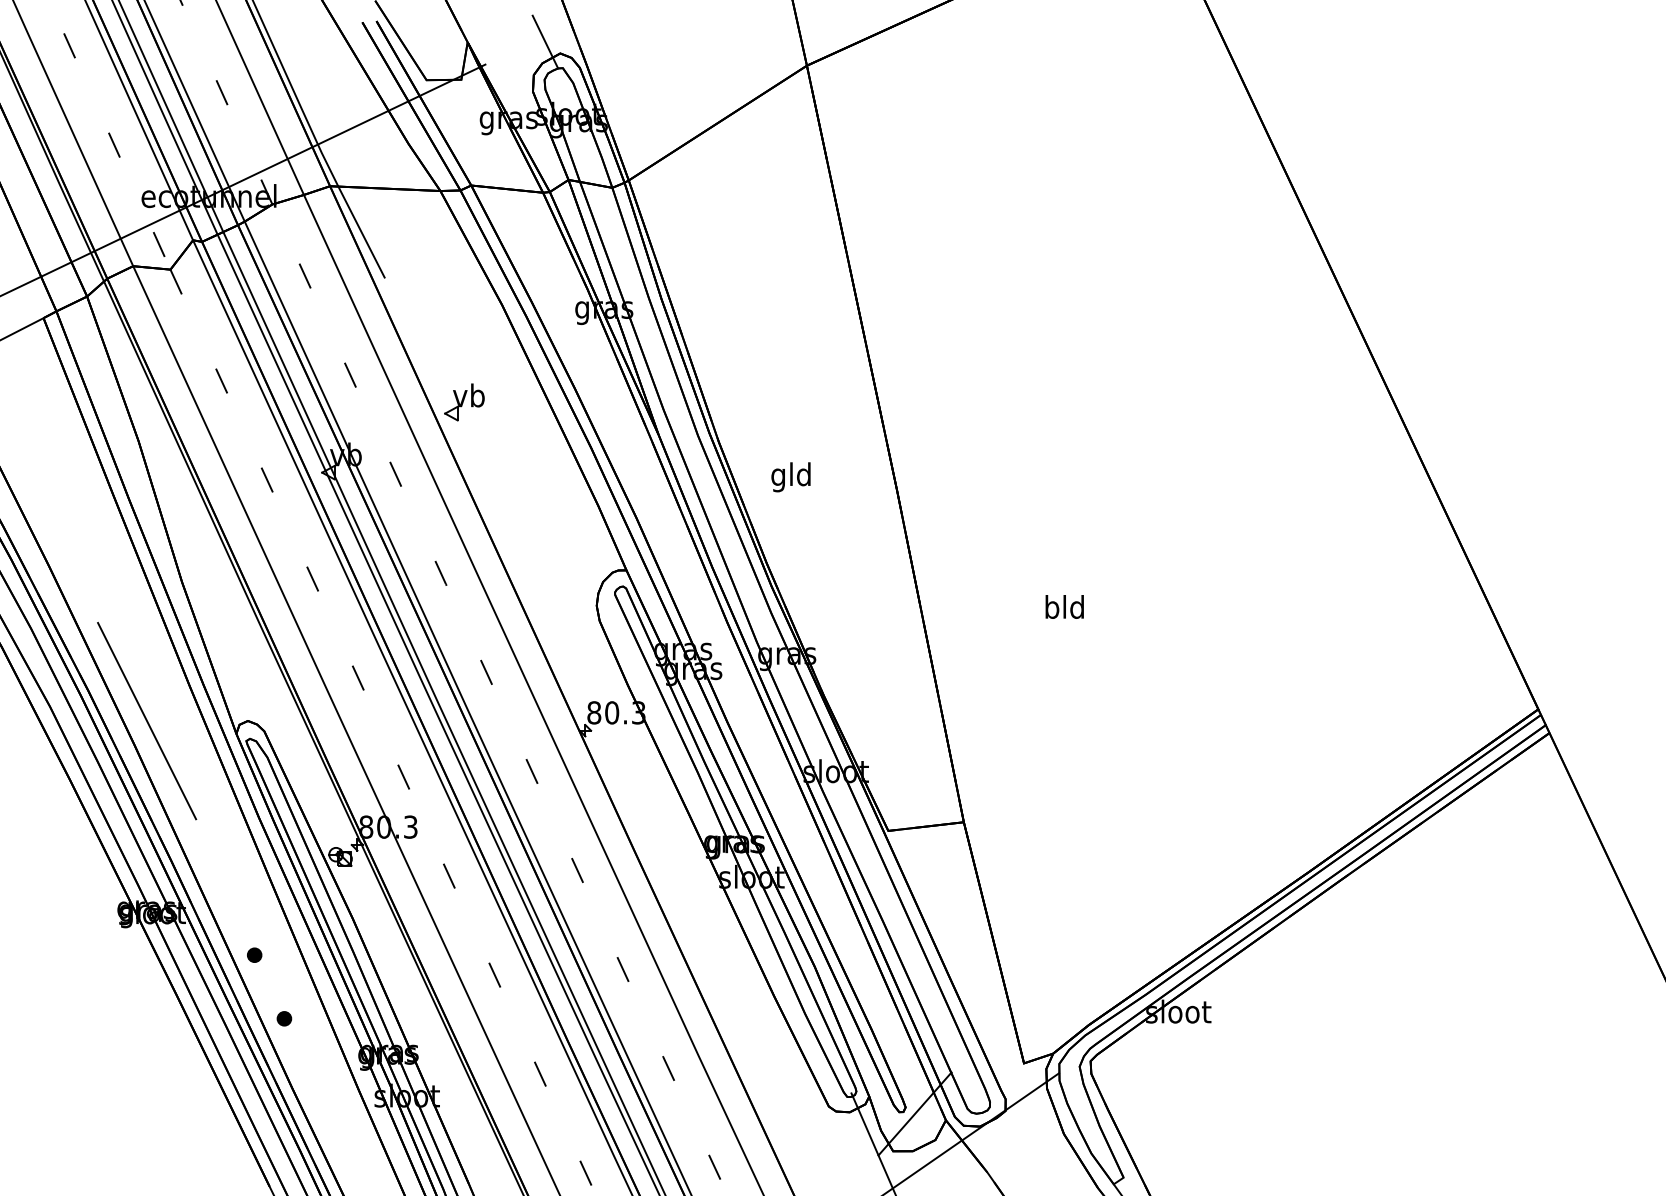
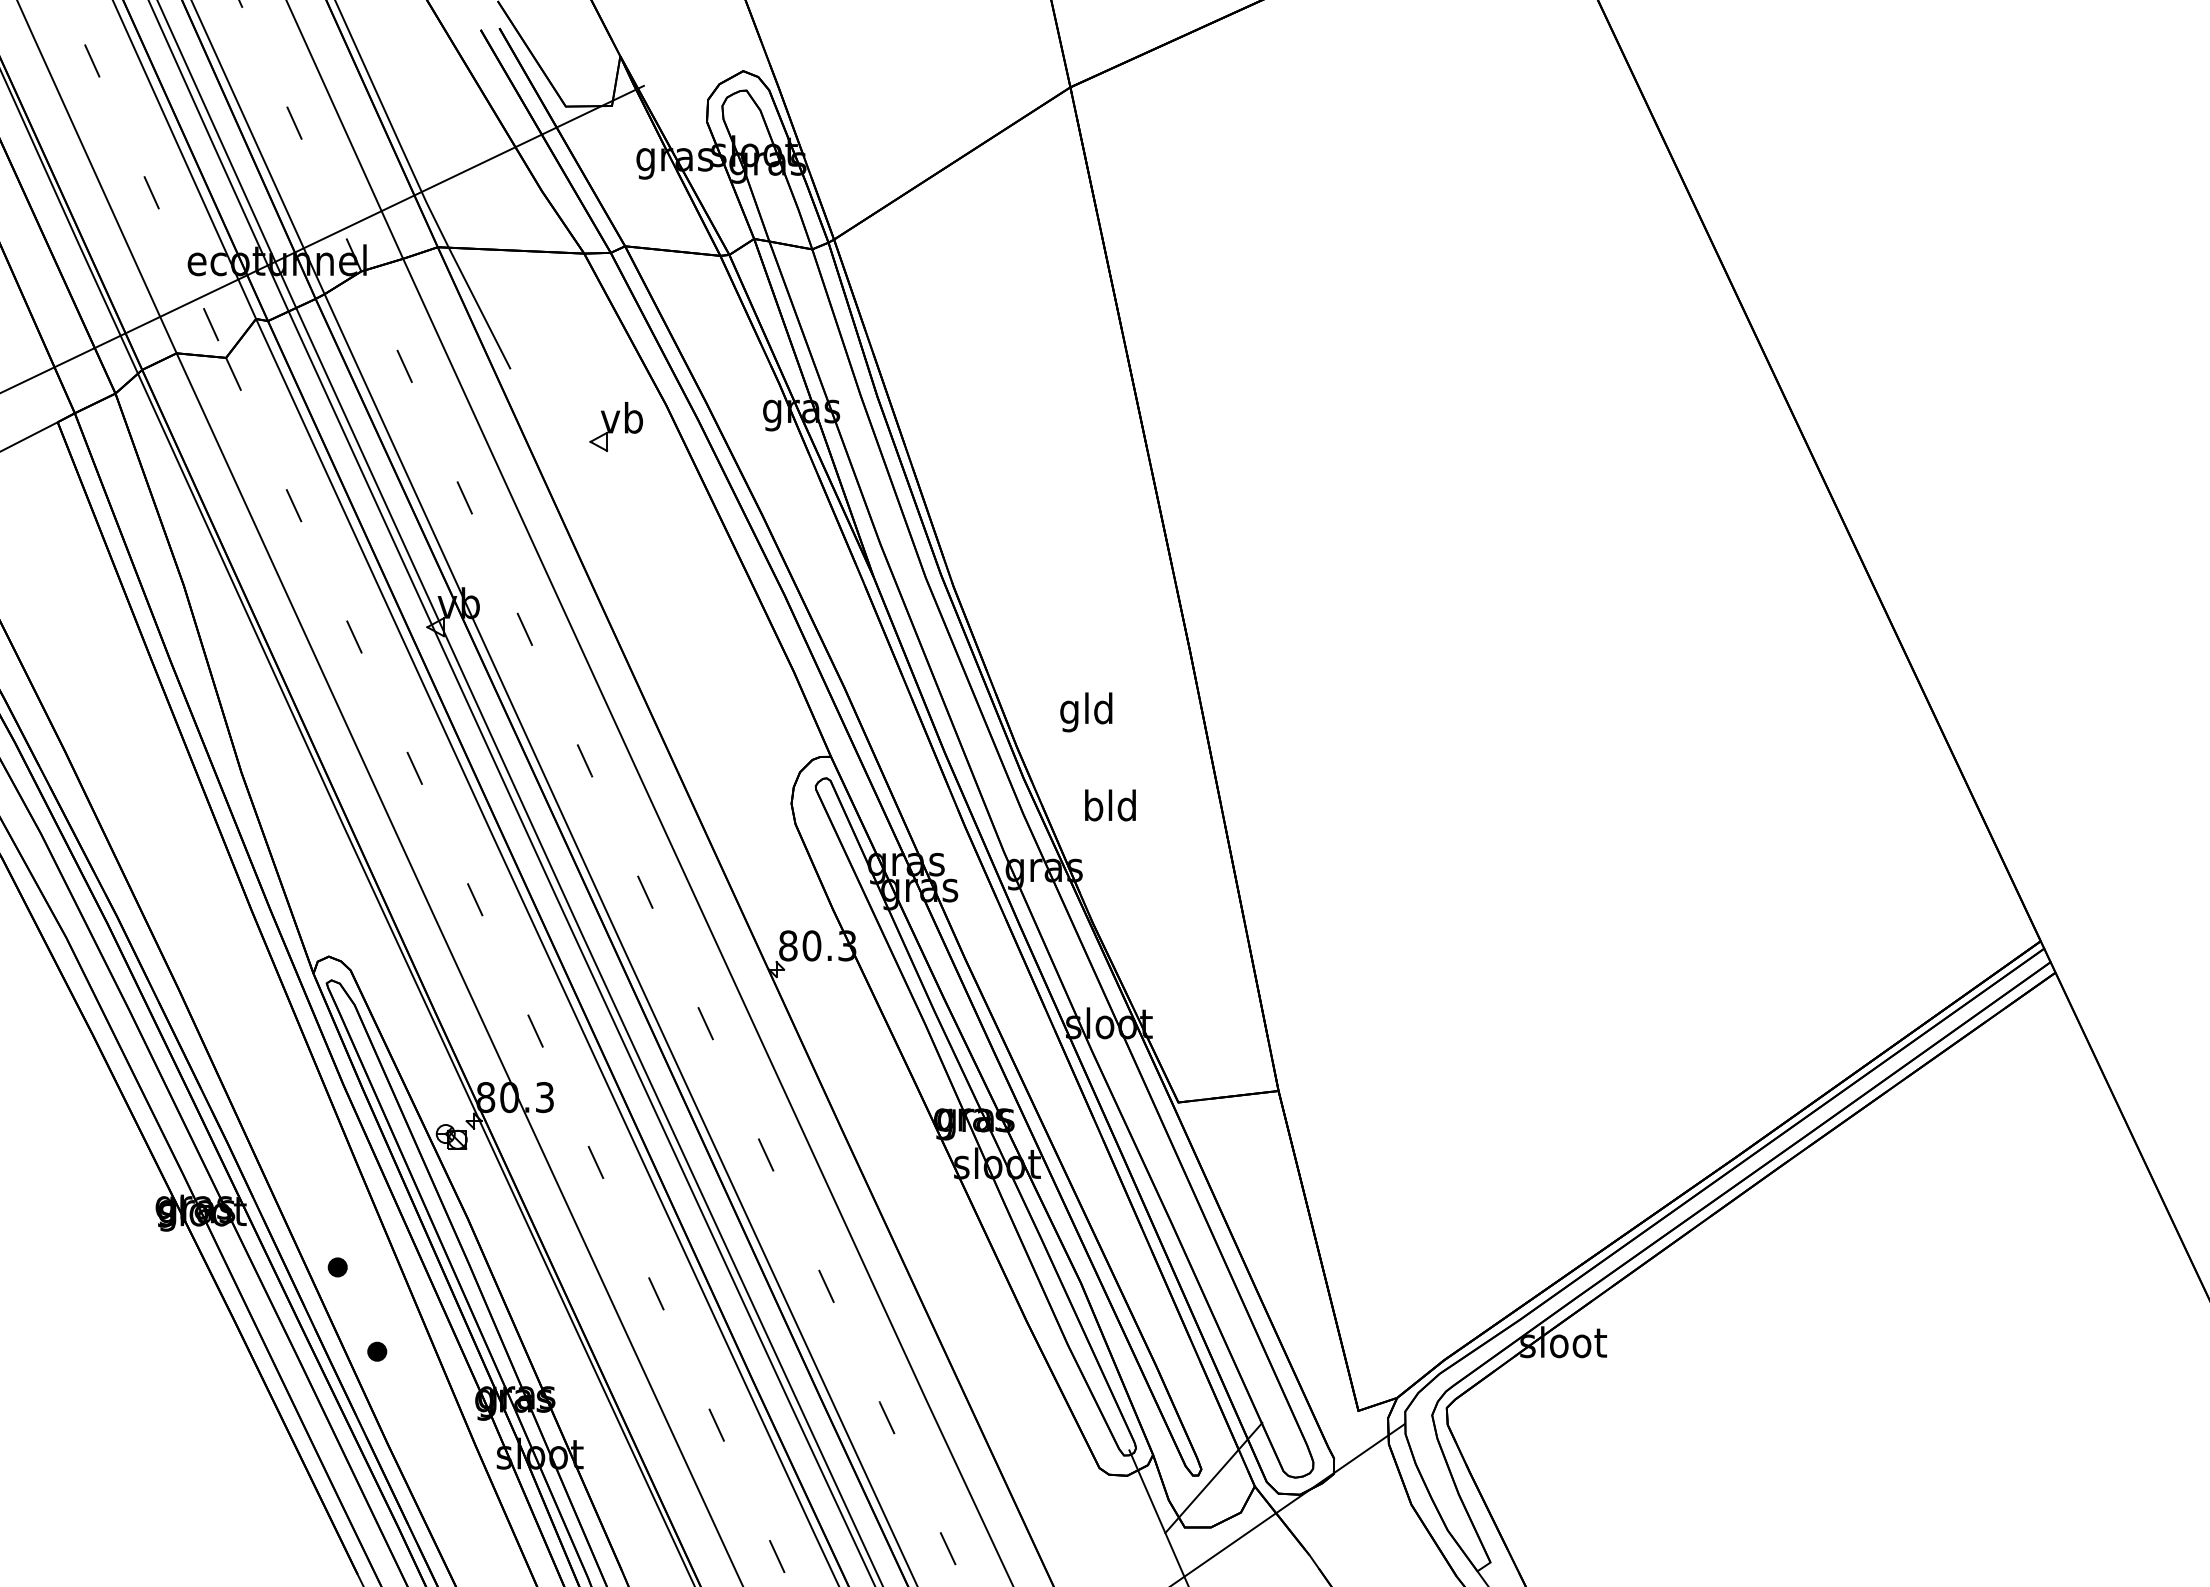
line: (545, 42) -> (723, 56), removed
part: (464, 402) -> (615, 426), moved
text: (791, 477) -> (1086, 712), moved
text: (1064, 607) -> (1110, 805), moved
line: (147, 720) -> (195, 956), removed

